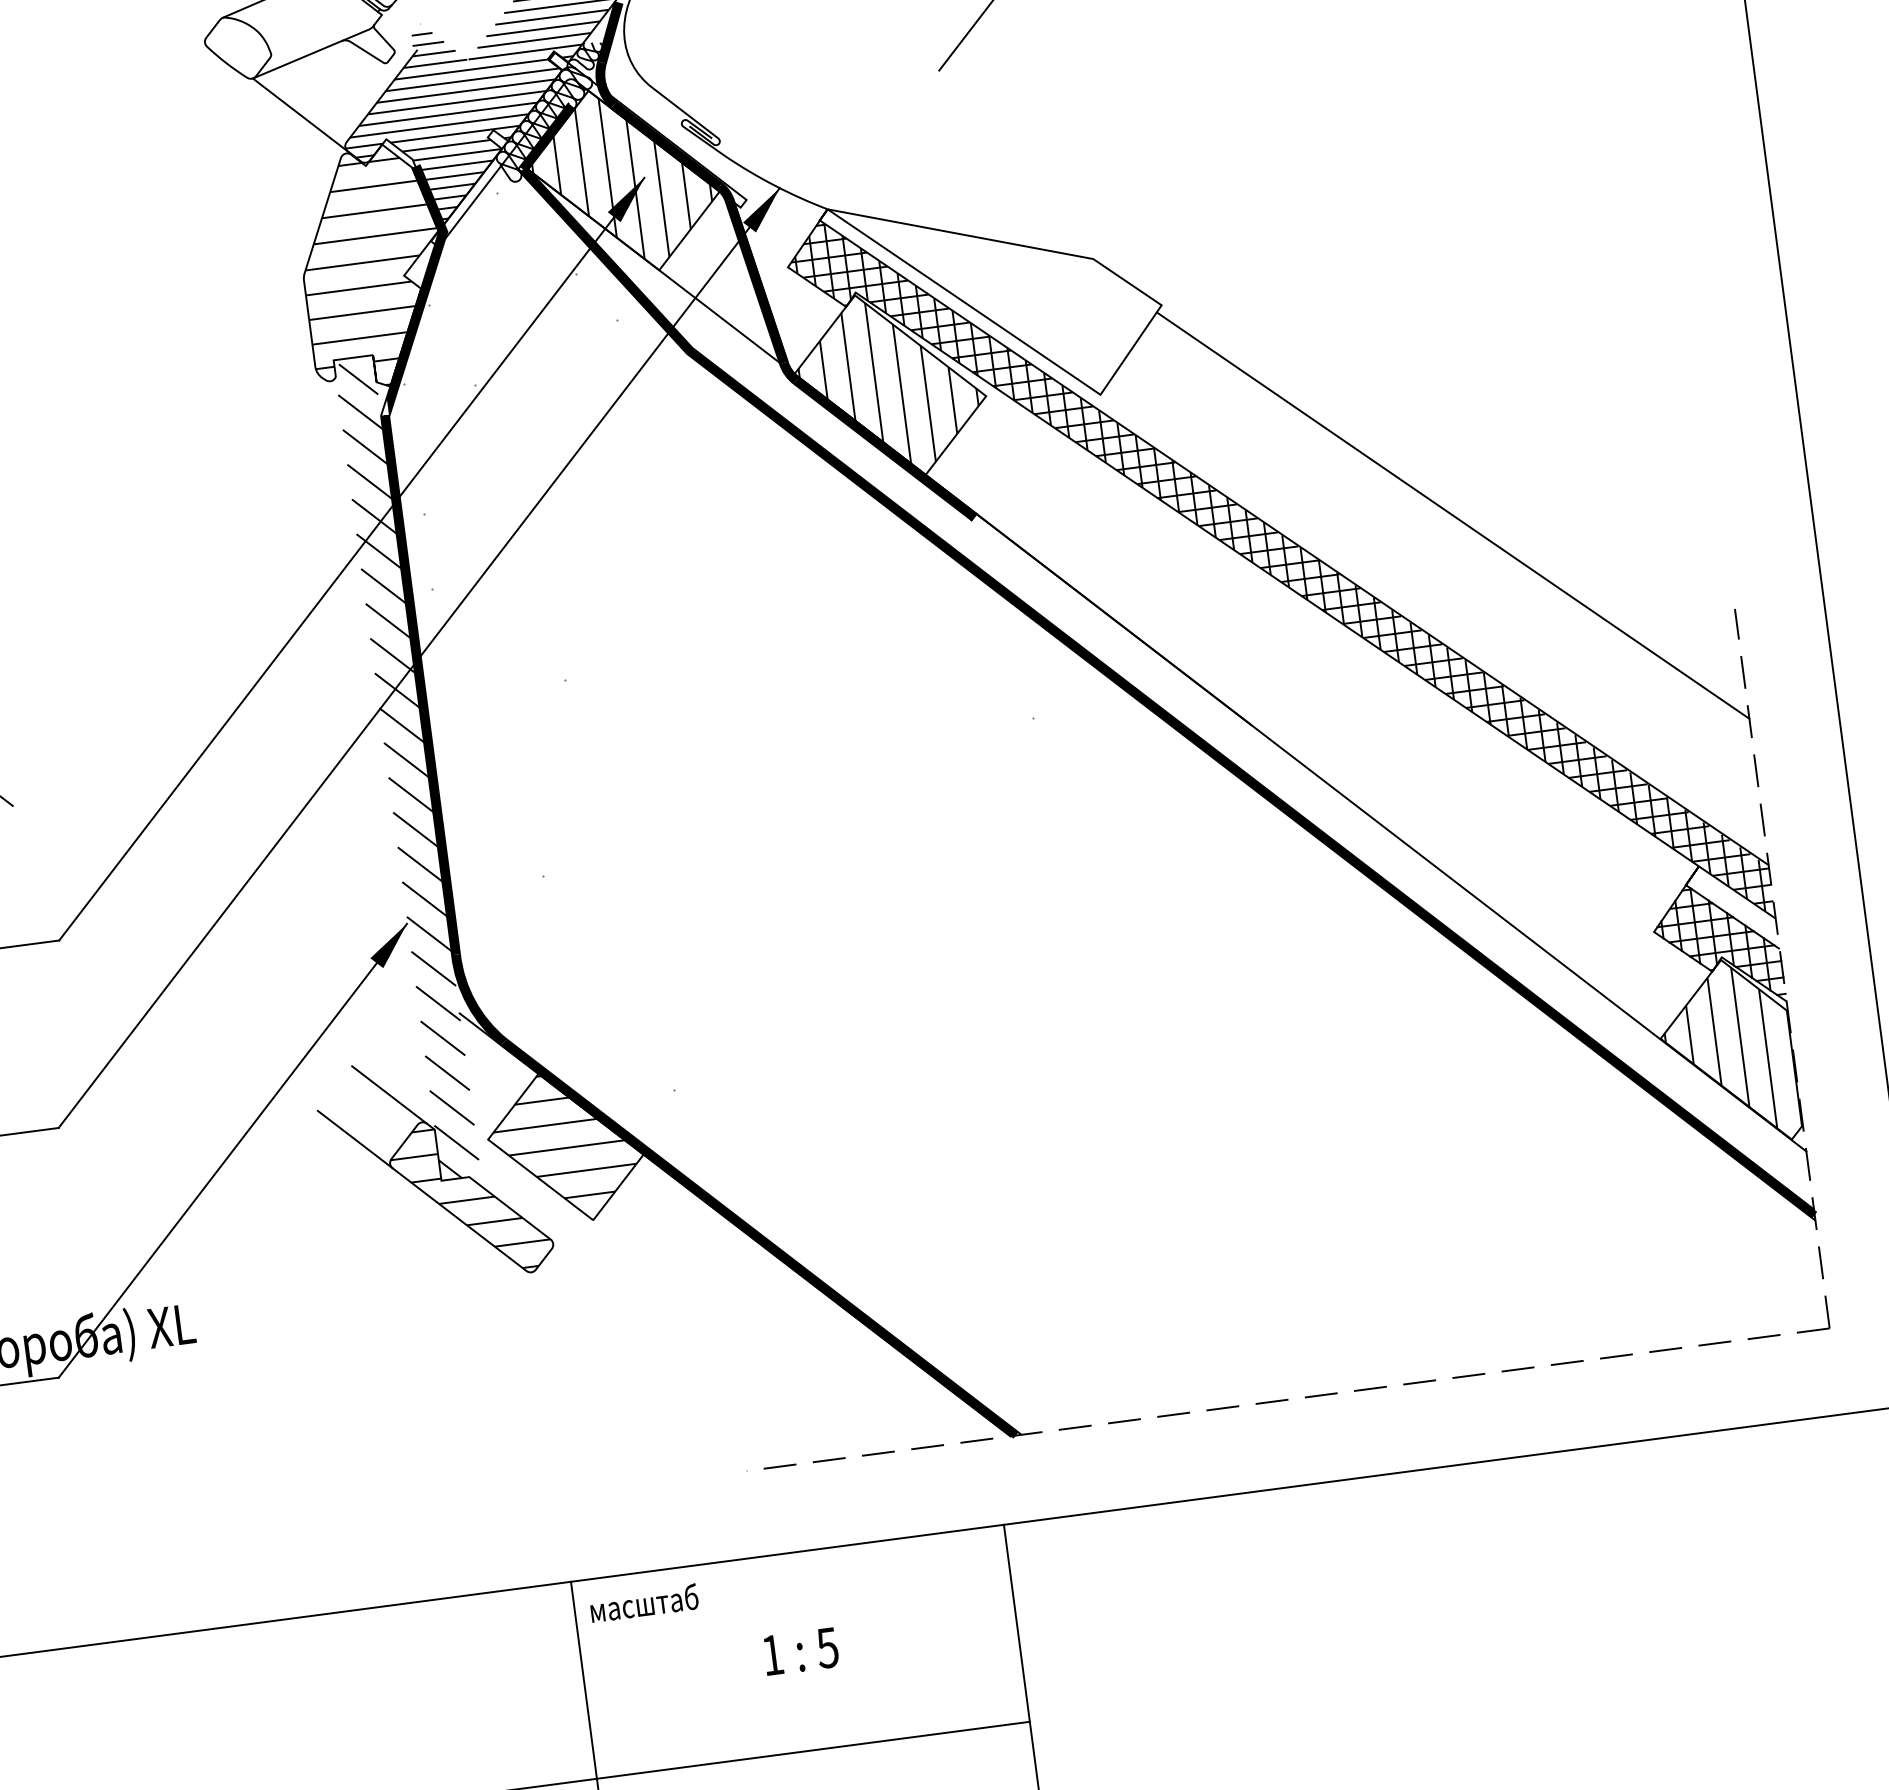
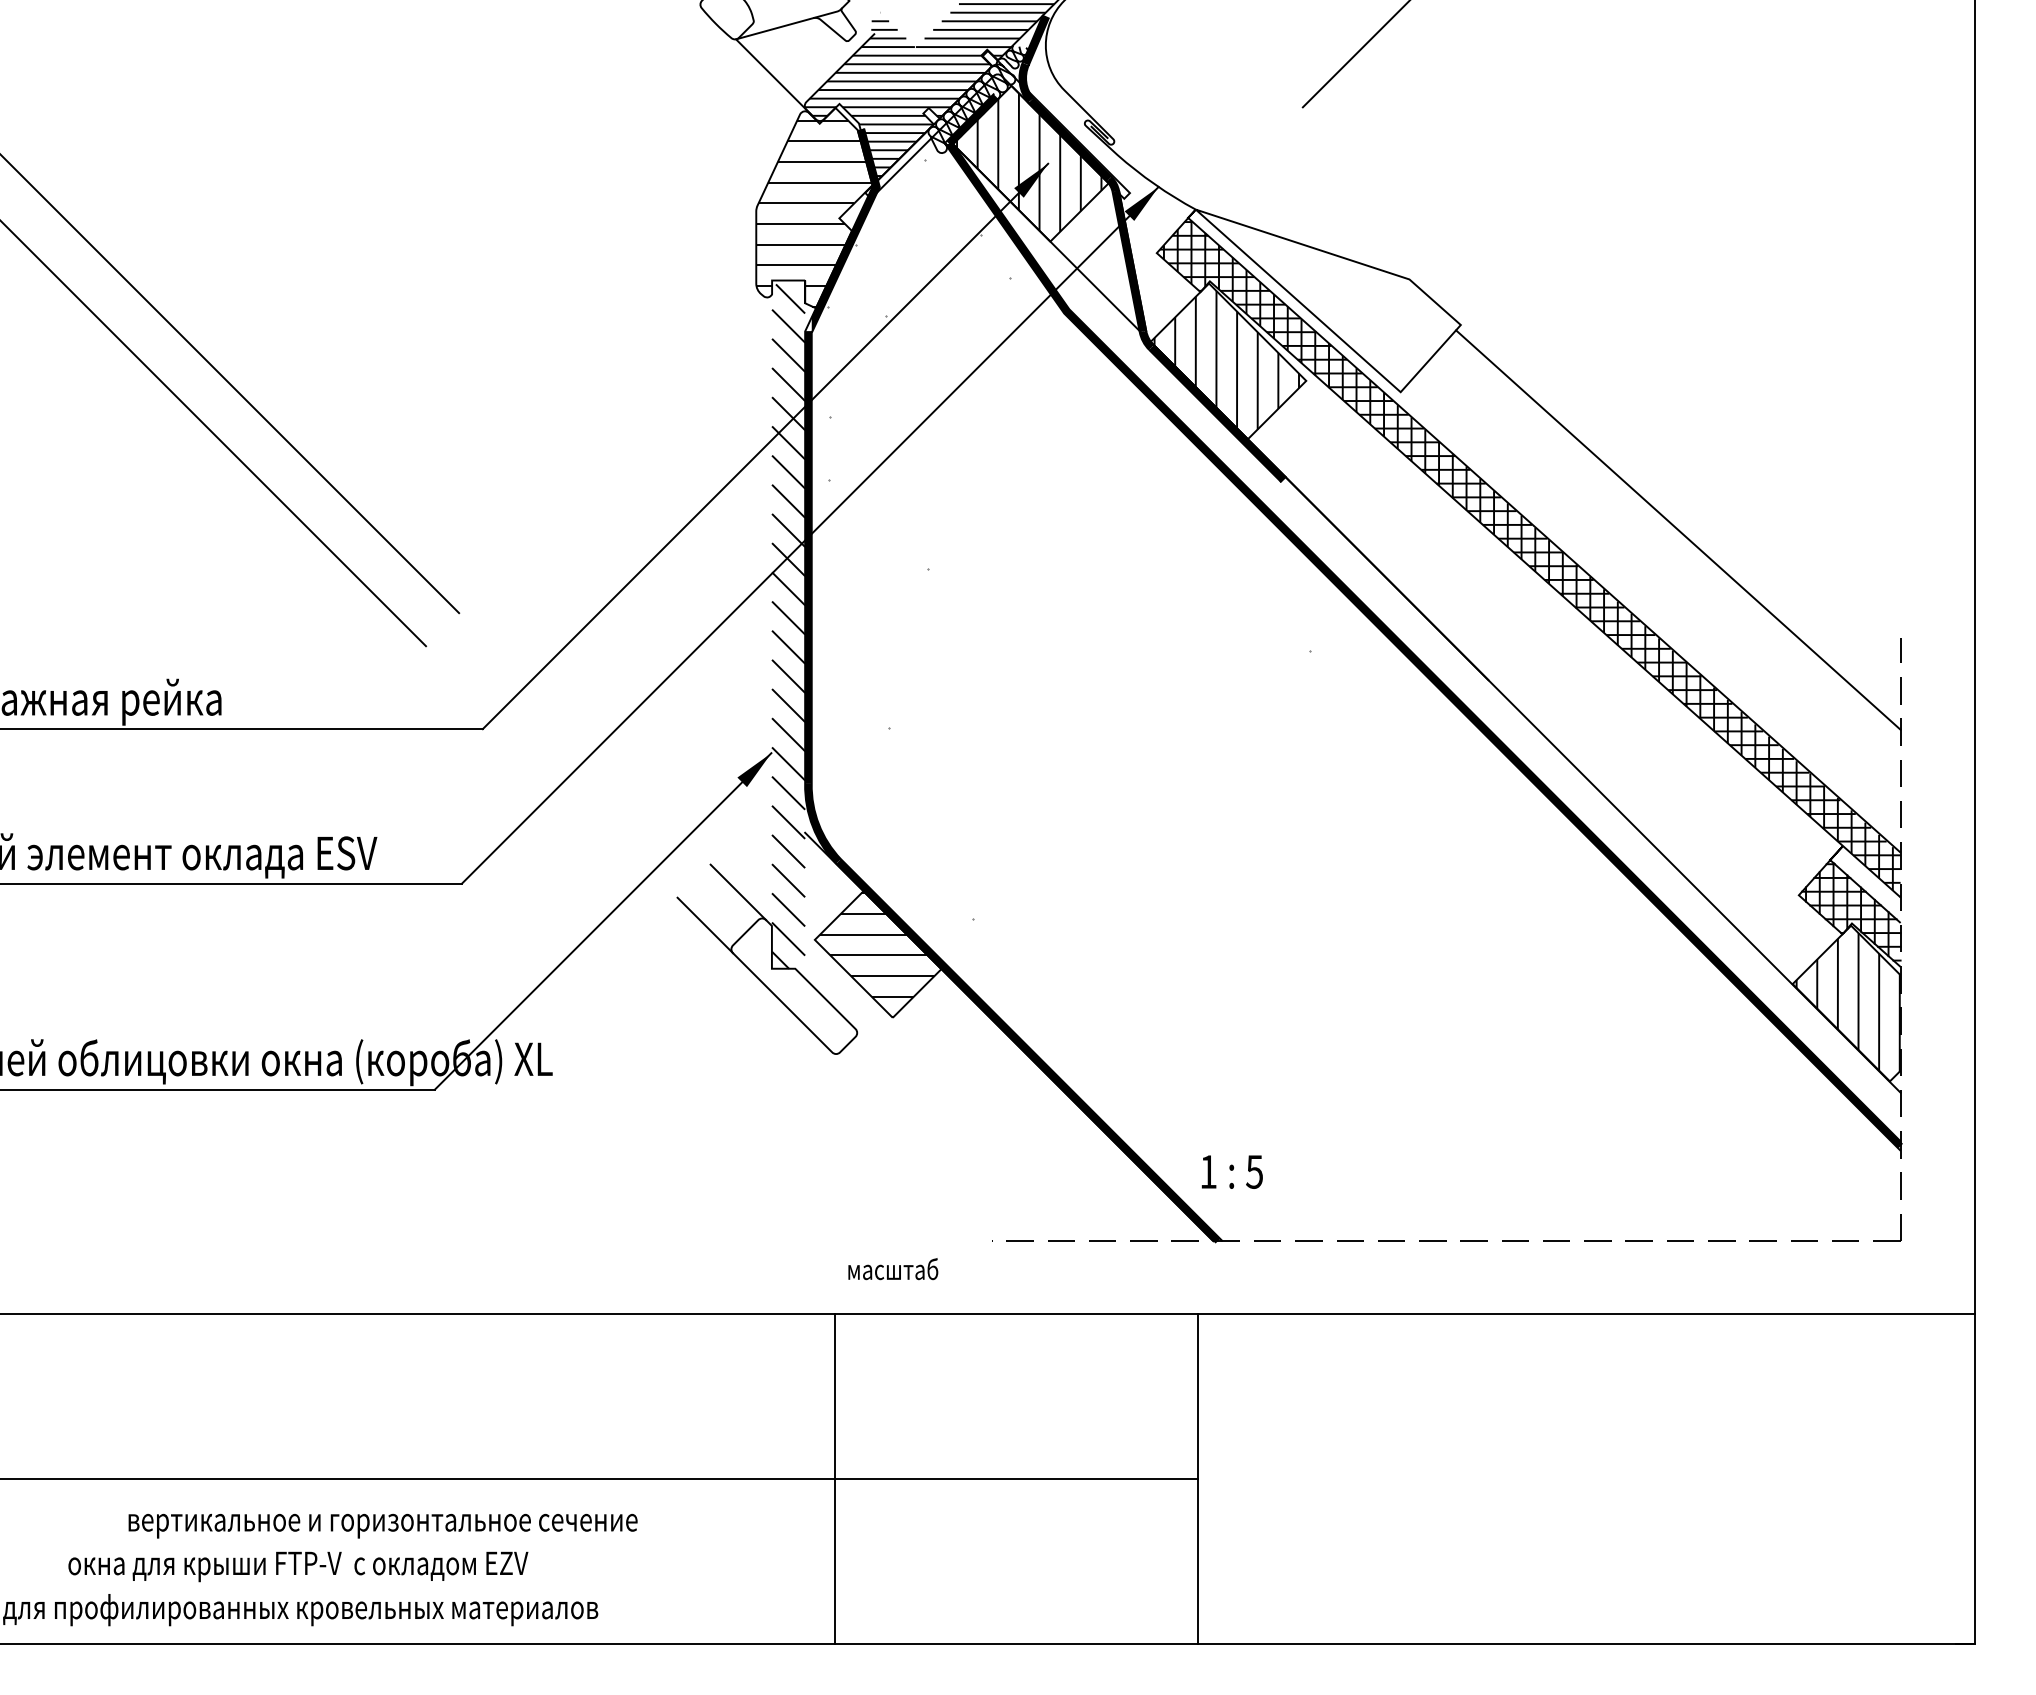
hatch: (470, 1199) -> (793, 987), removed
text: (644, 1603) -> (893, 1269), moved
text: (799, 1651) -> (1231, 1171), moved

